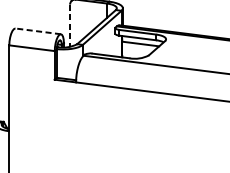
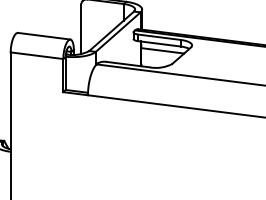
line: (70, 26) -> (81, 30), dashed -> solid
line: (38, 31) -> (44, 36), dashed -> solid

